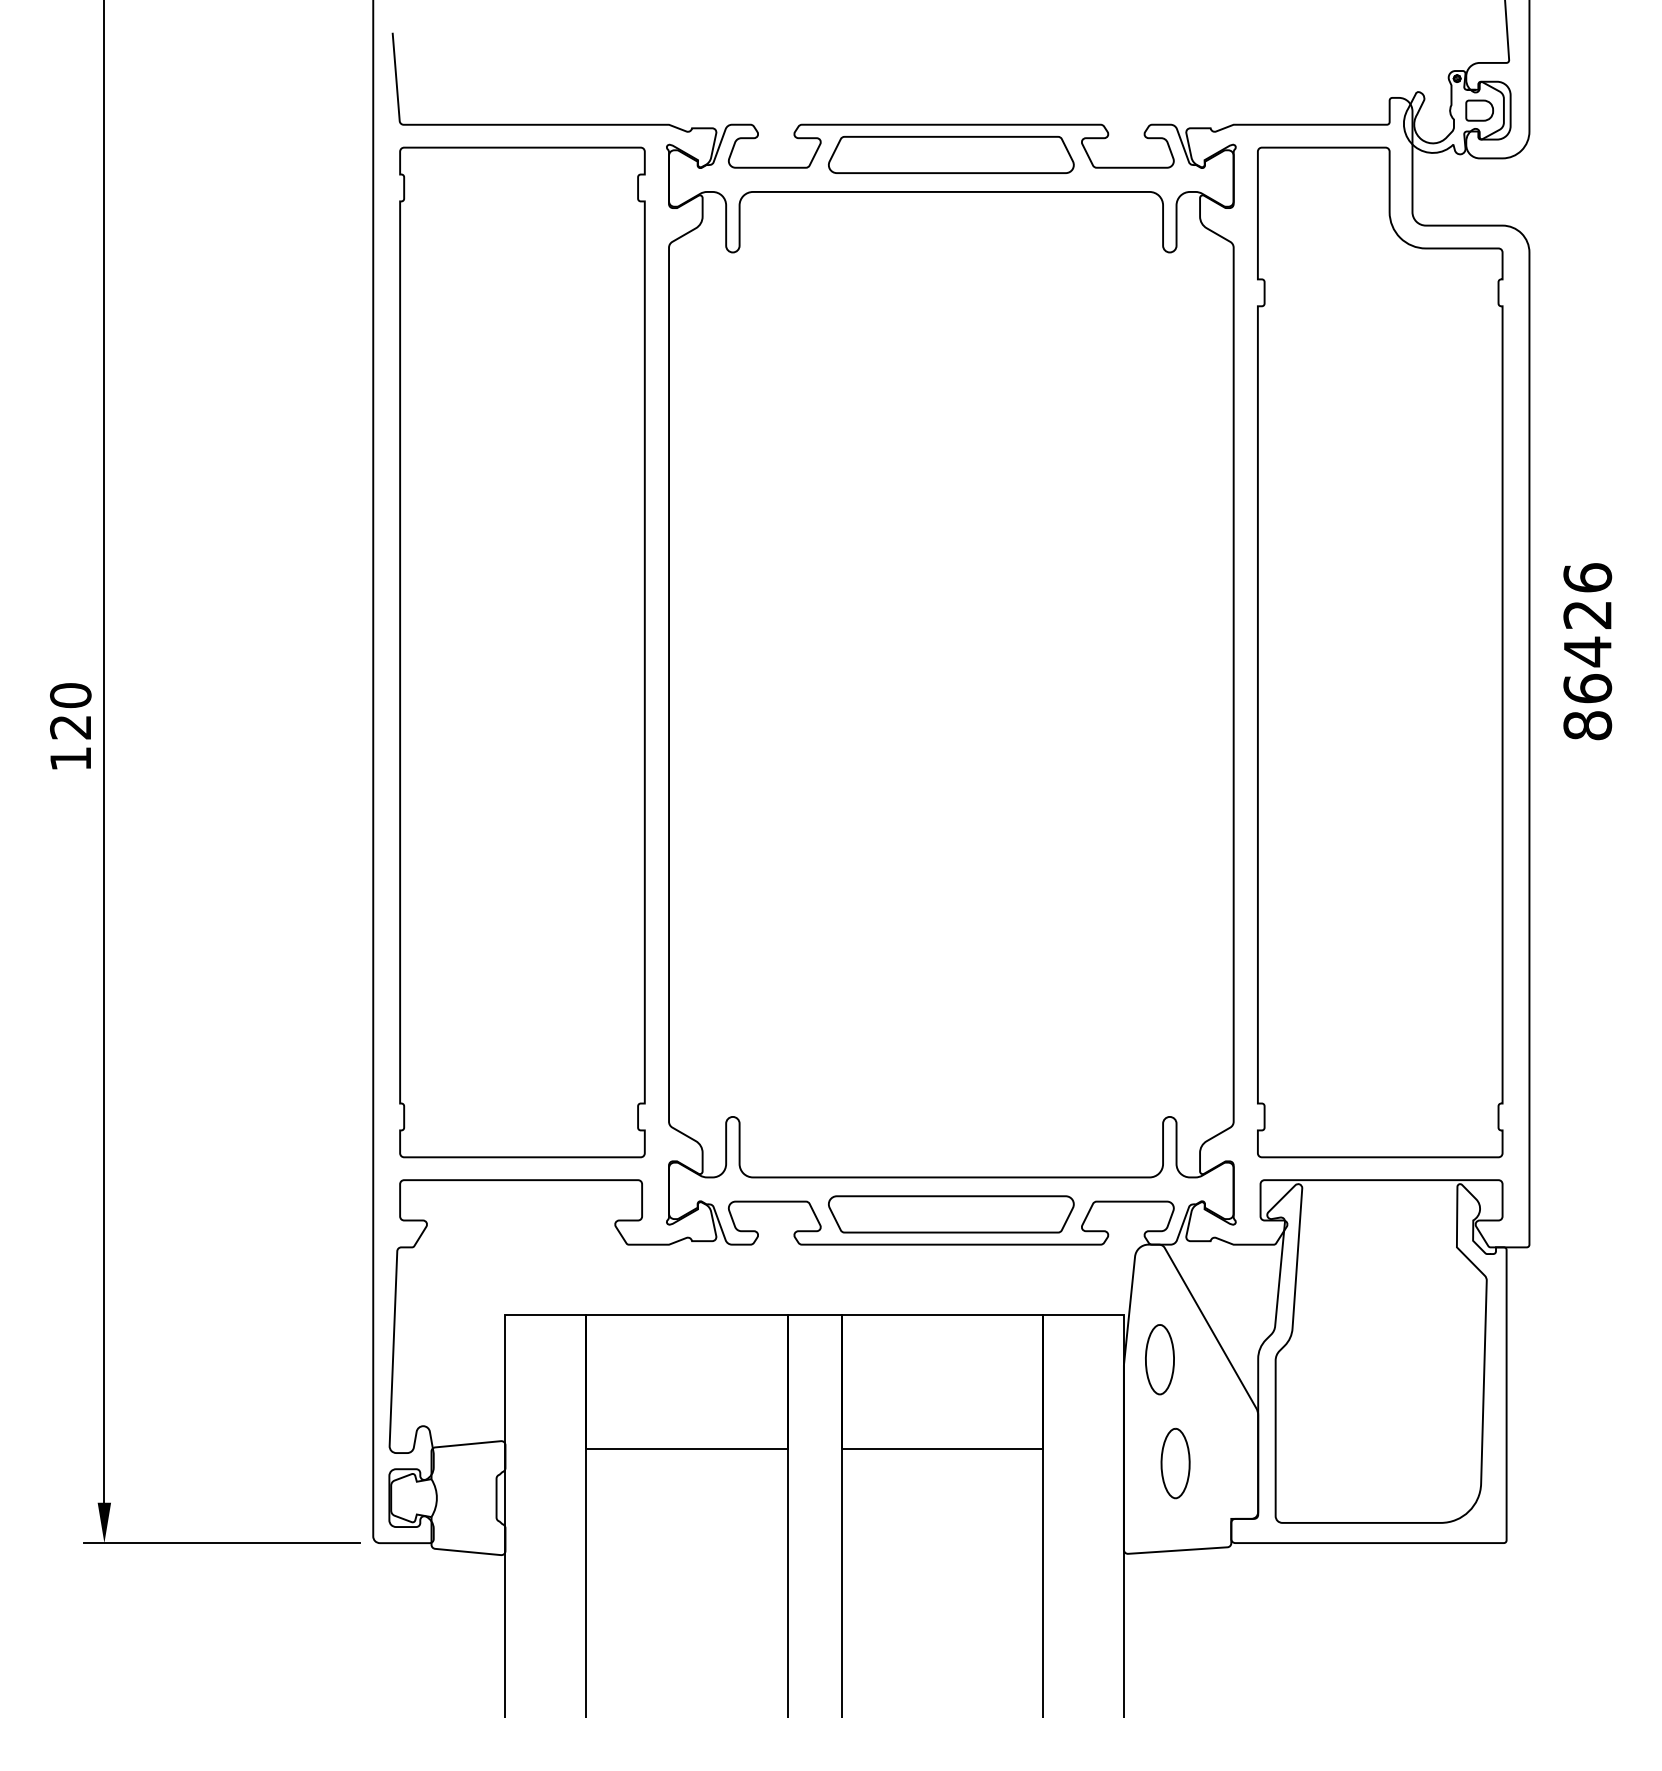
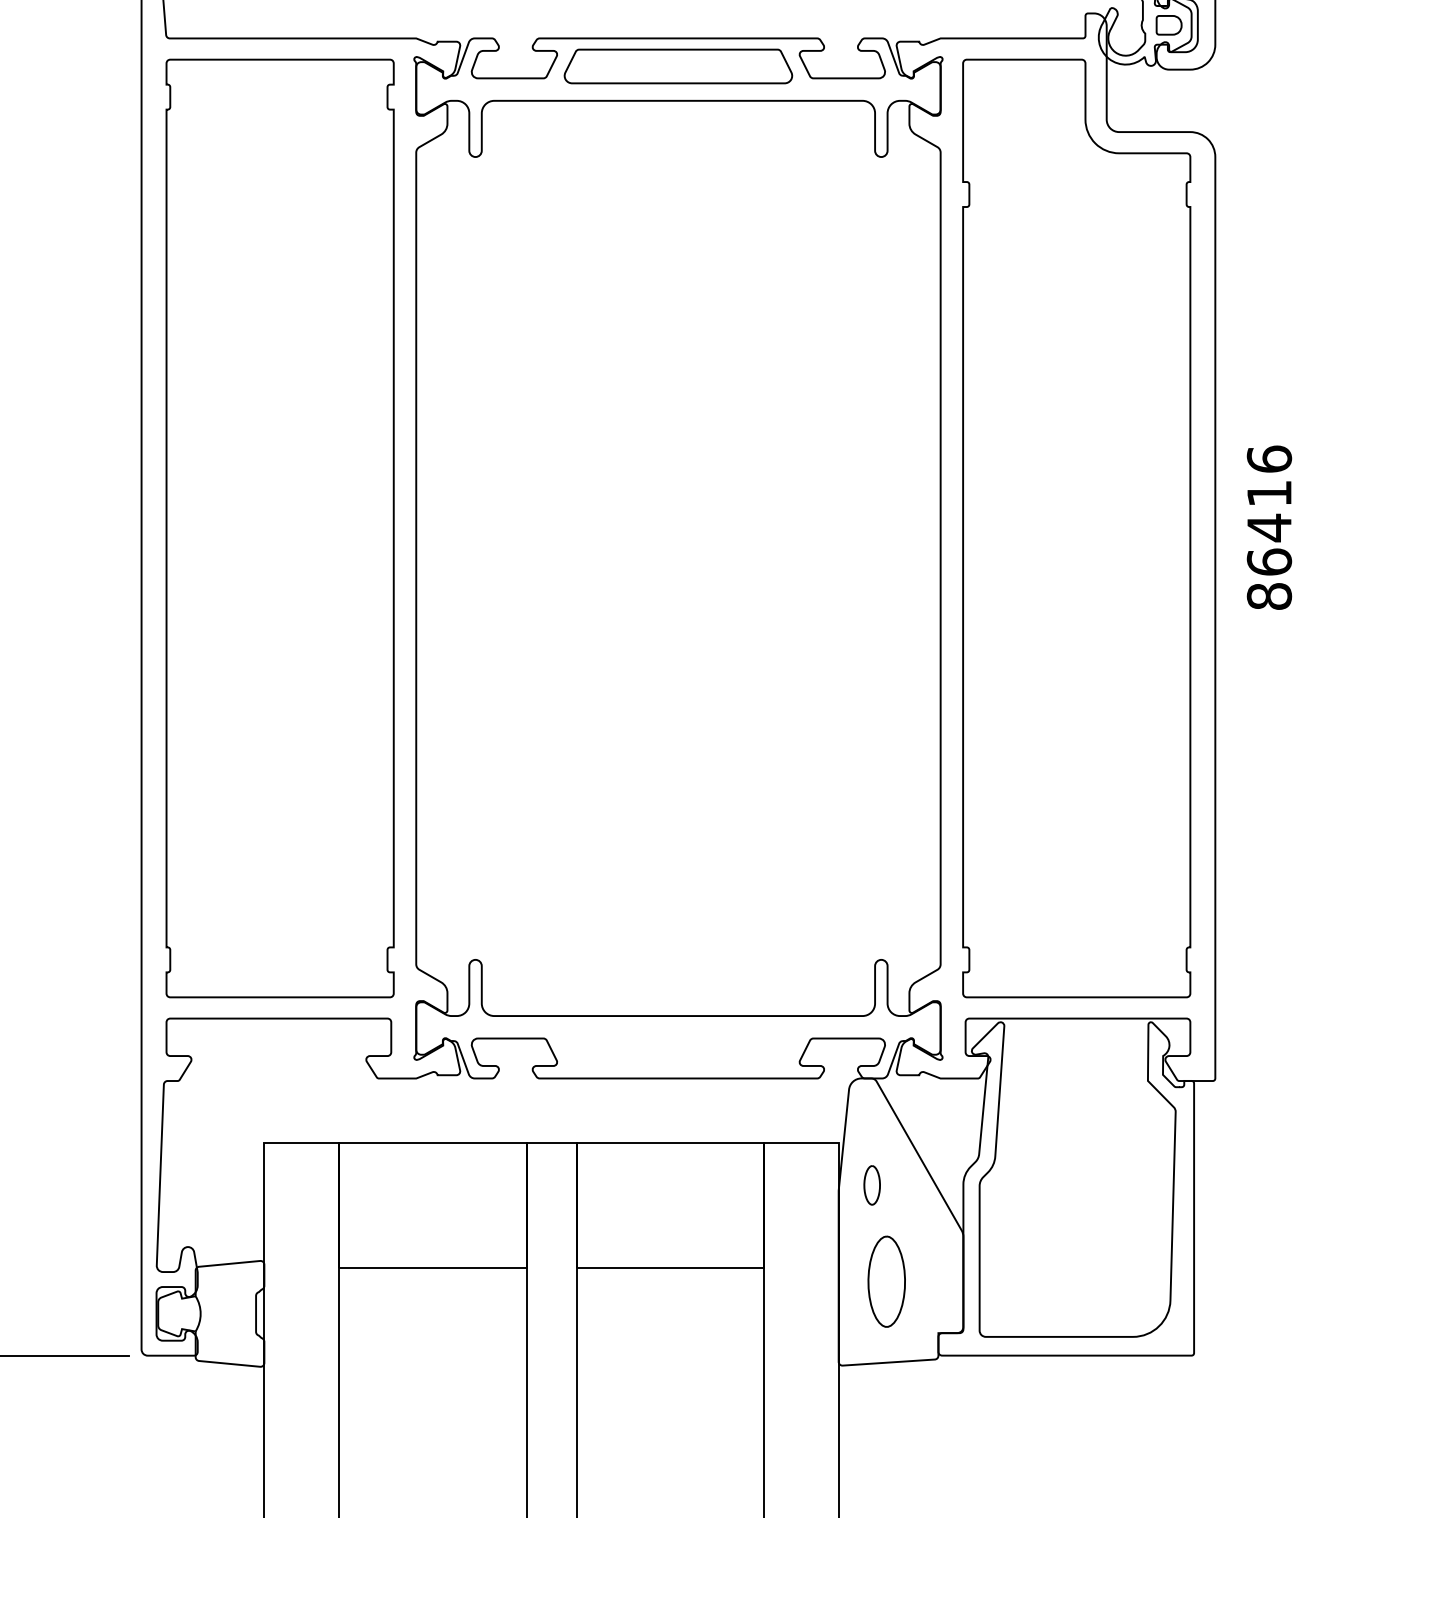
text: (1587, 615) -> (1269, 494), 86426 -> 86416
part: (951, 1214) -> (678, 1050), removed
part: (1159, 1359) -> (871, 1185), size x0.6
part: (1175, 1463) -> (886, 1281), size x1.4

